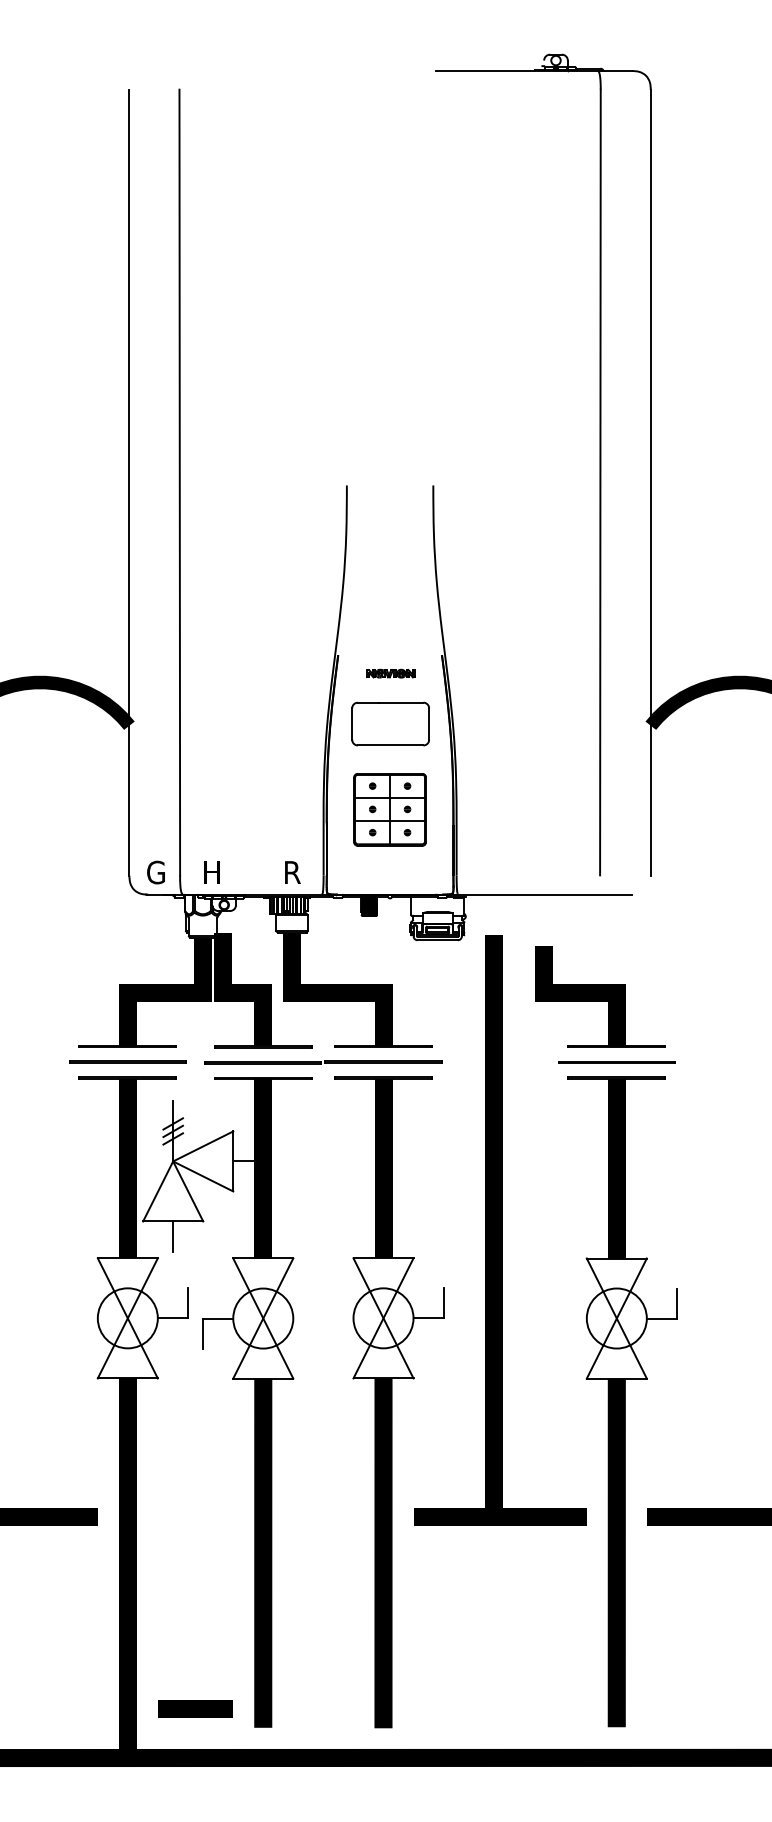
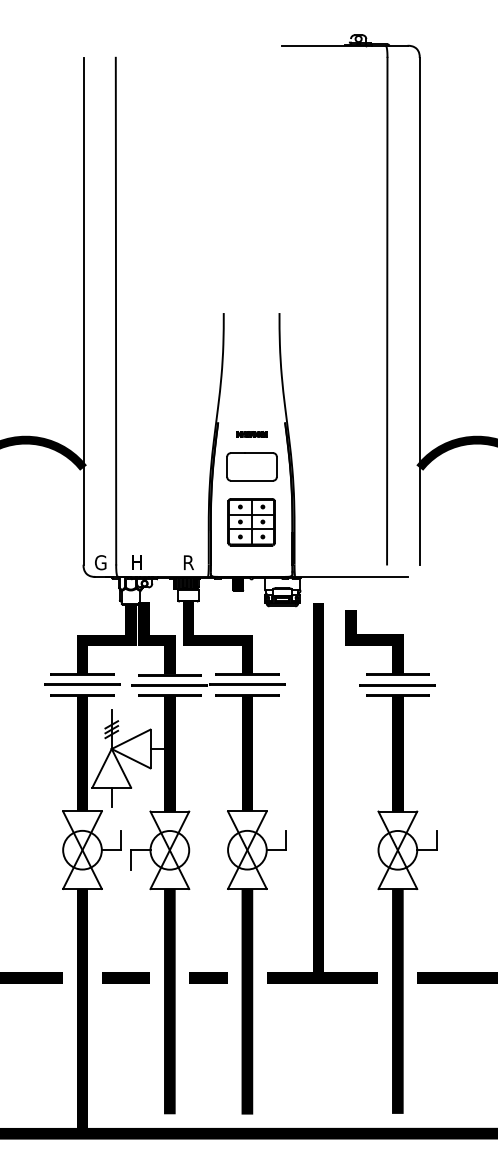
line: (323, 1515) -> (208, 977), added
line: (194, 1708) -> (125, 977), moved

